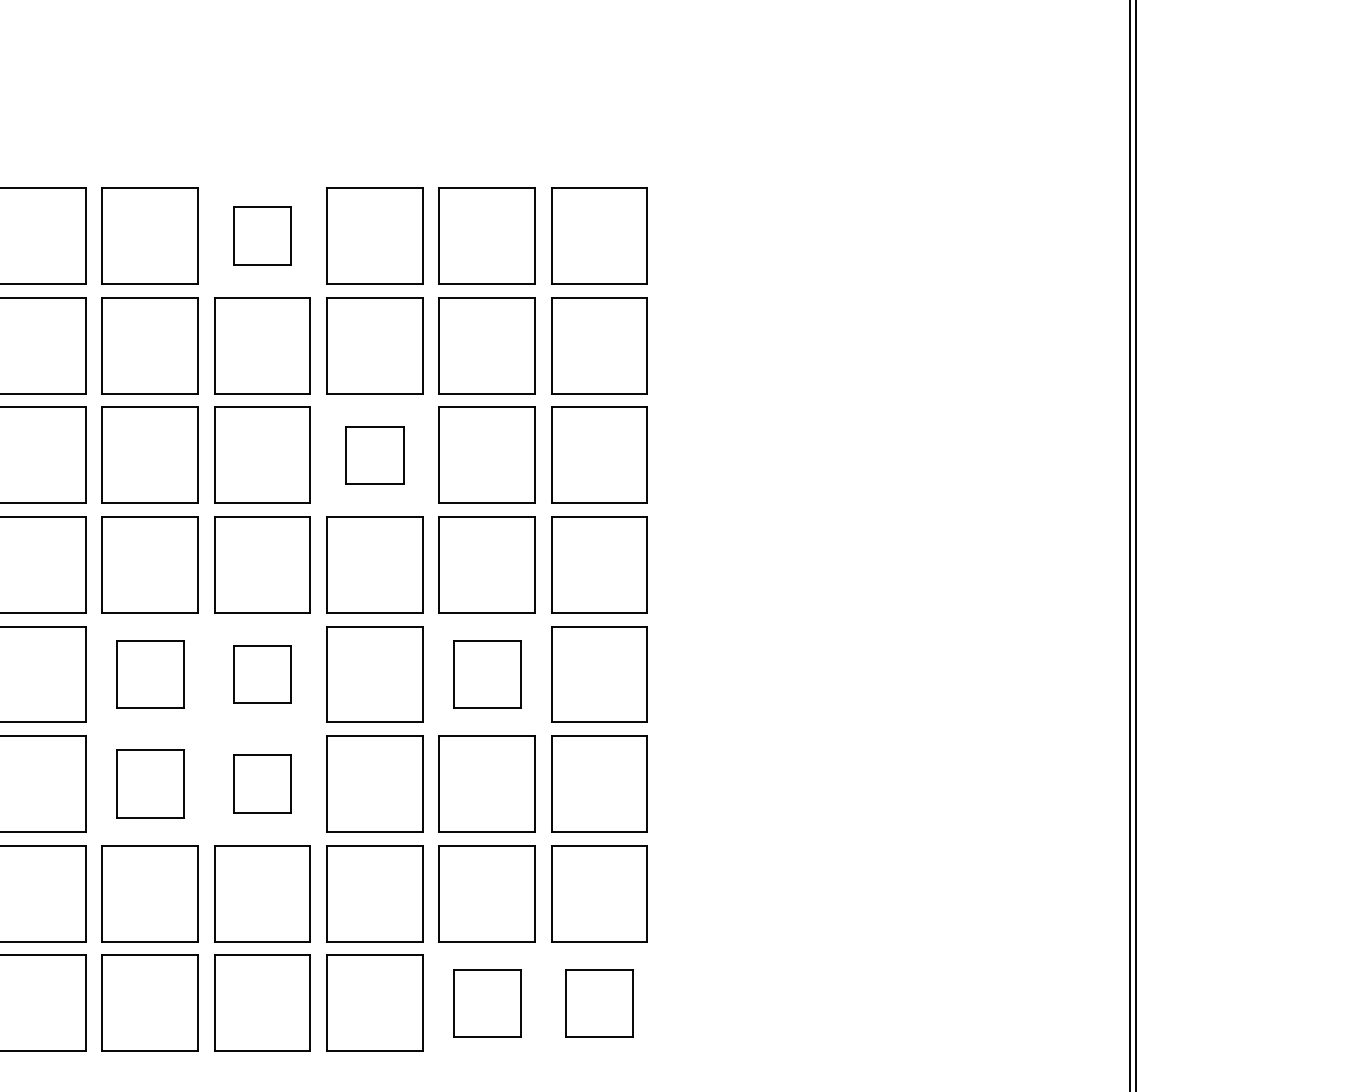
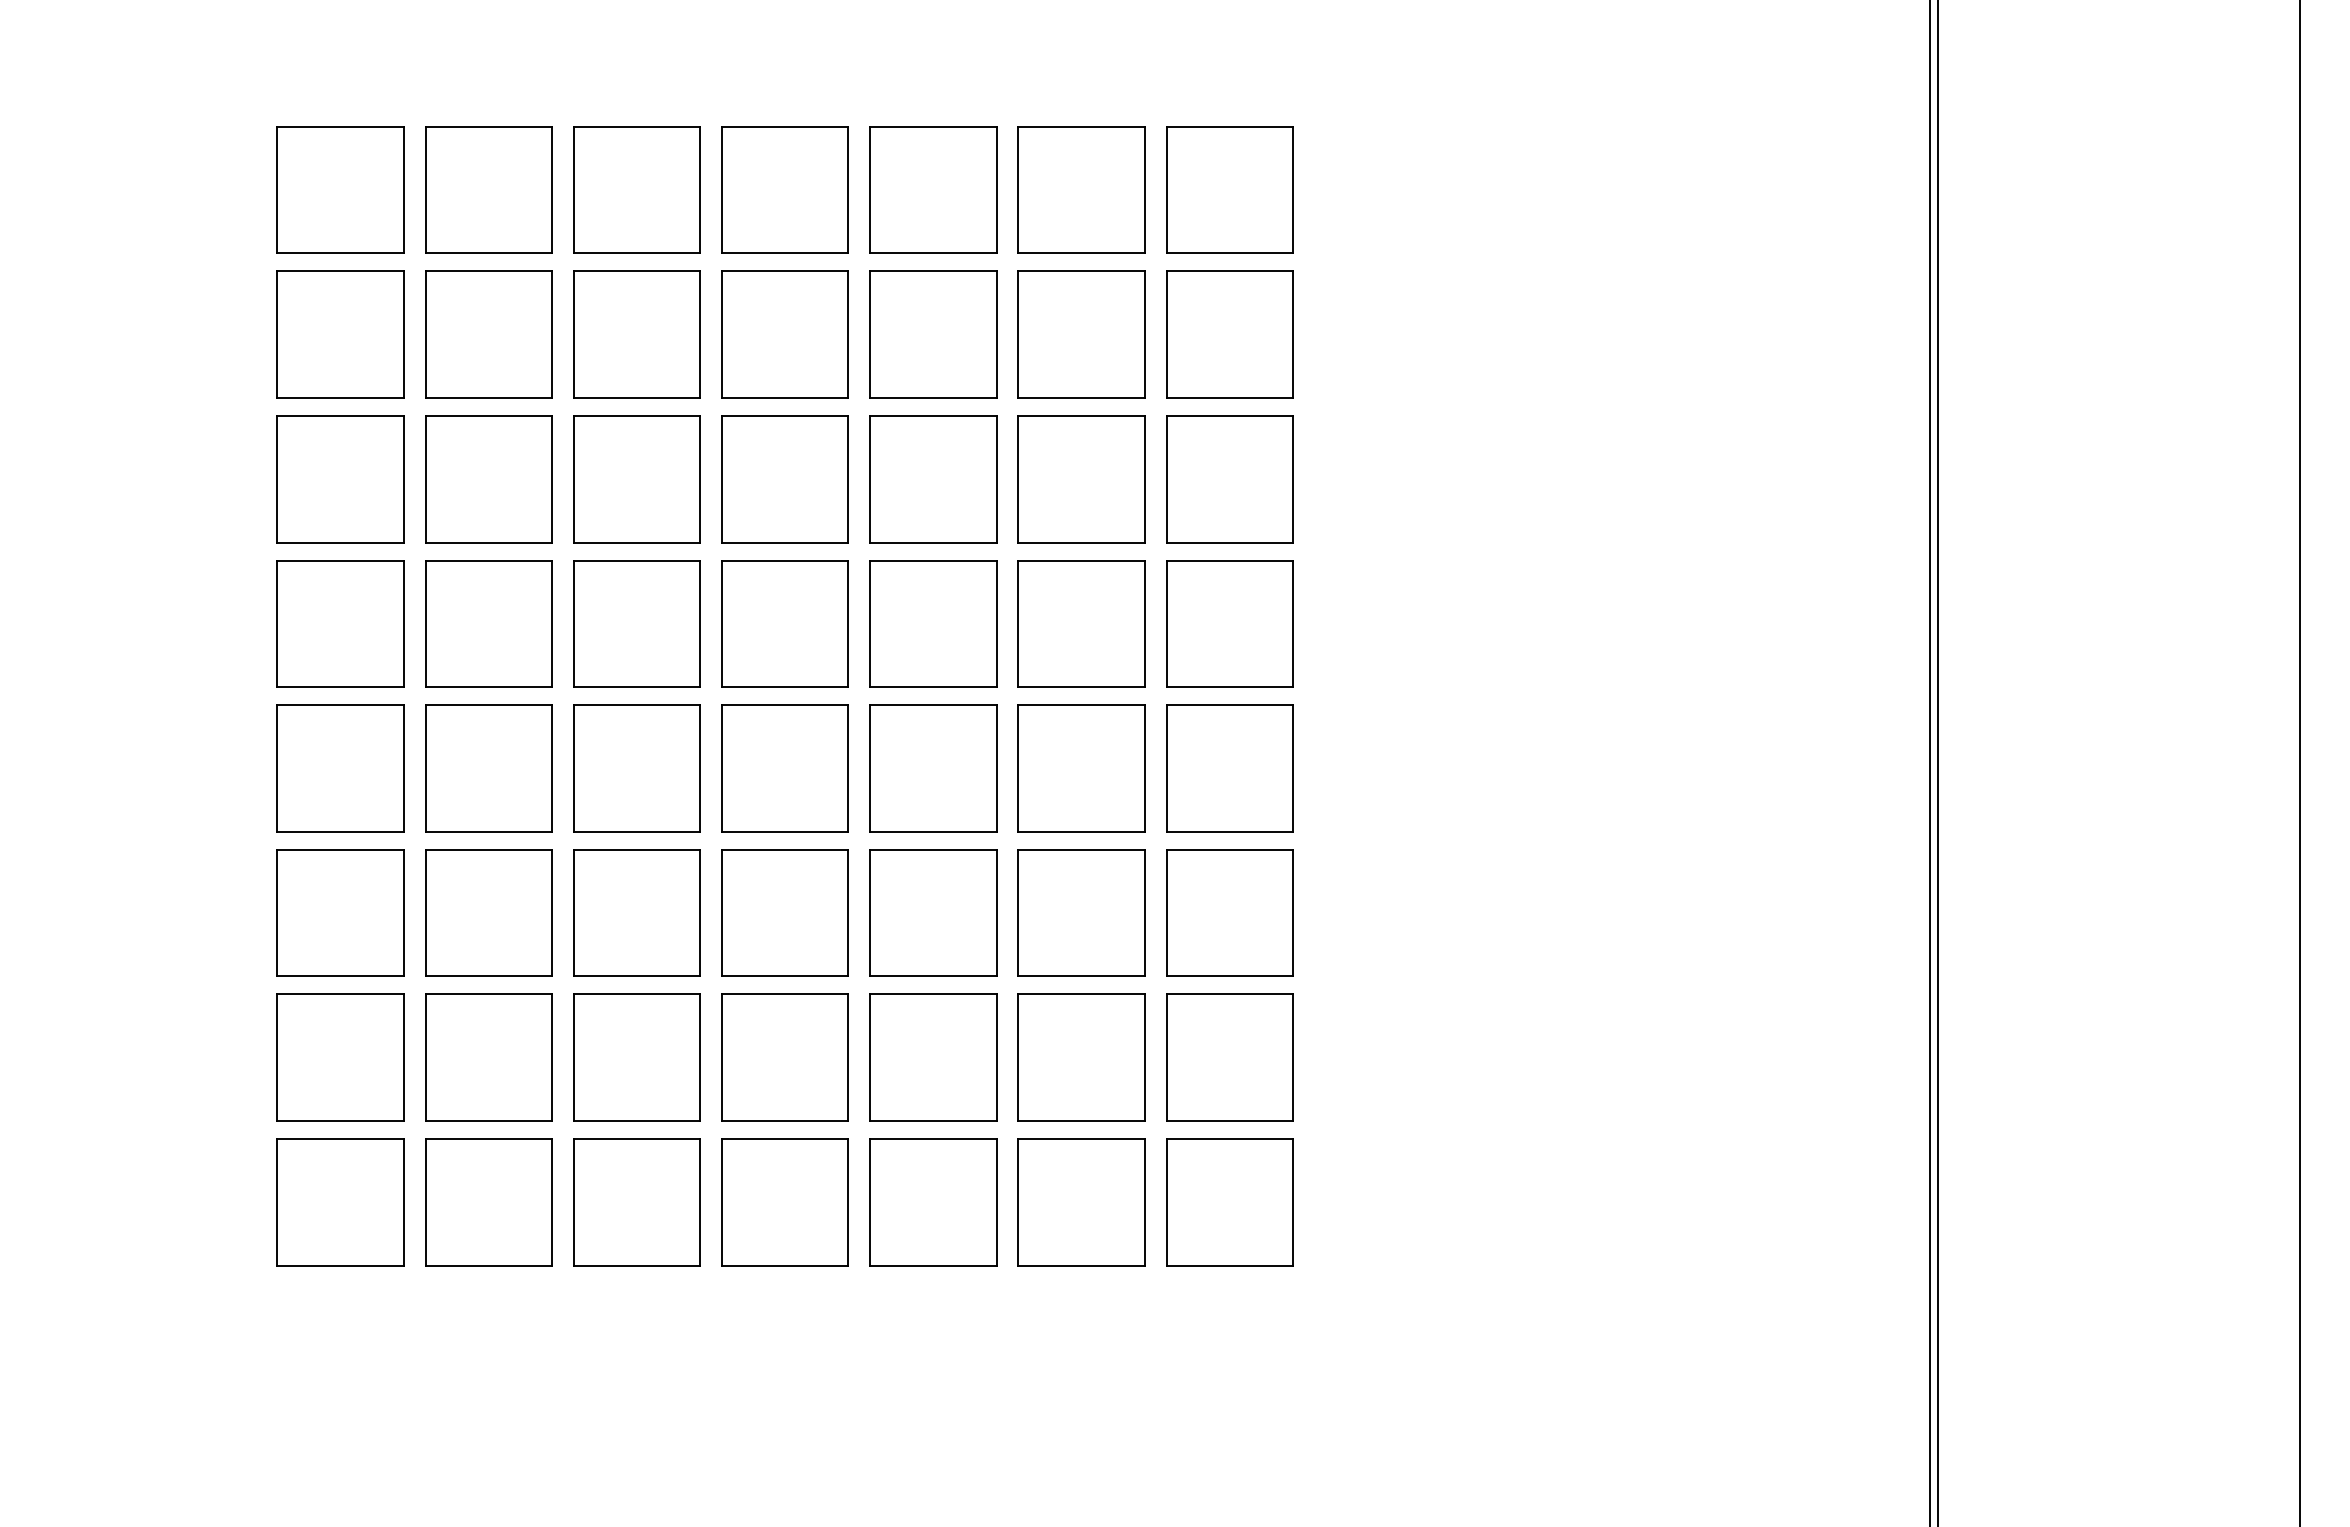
part: (262, 235) -> (784, 189), size x1.67
part: (374, 455) -> (933, 479), size x1.67
part: (149, 674) -> (636, 768), size x1.43
part: (262, 674) -> (784, 768), size x1.67
part: (487, 674) -> (1081, 768), size x1.43
part: (149, 783) -> (636, 912), size x1.43
part: (262, 783) -> (784, 912), size x1.67
part: (487, 1003) -> (1081, 1202), size x1.43
part: (599, 1003) -> (1229, 1202), size x1.43

